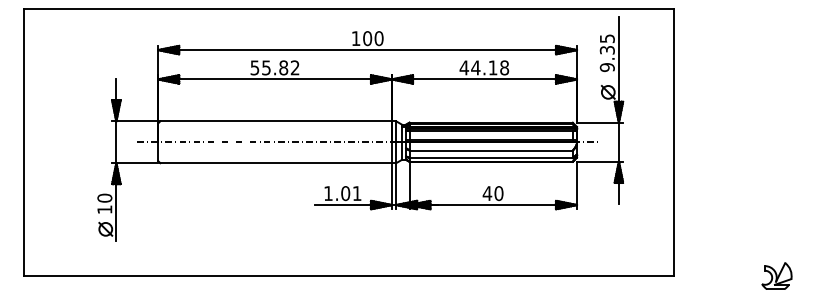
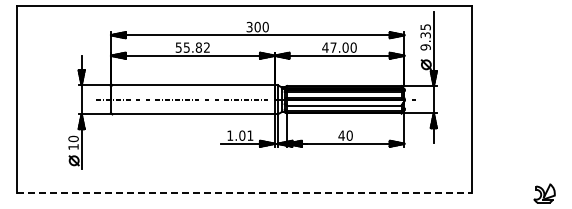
text: (355, 37) -> (249, 26), 100 -> 300
text: (490, 67) -> (343, 47), 44.18 -> 47.00
line: (348, 276) -> (244, 193), solid -> dashed

